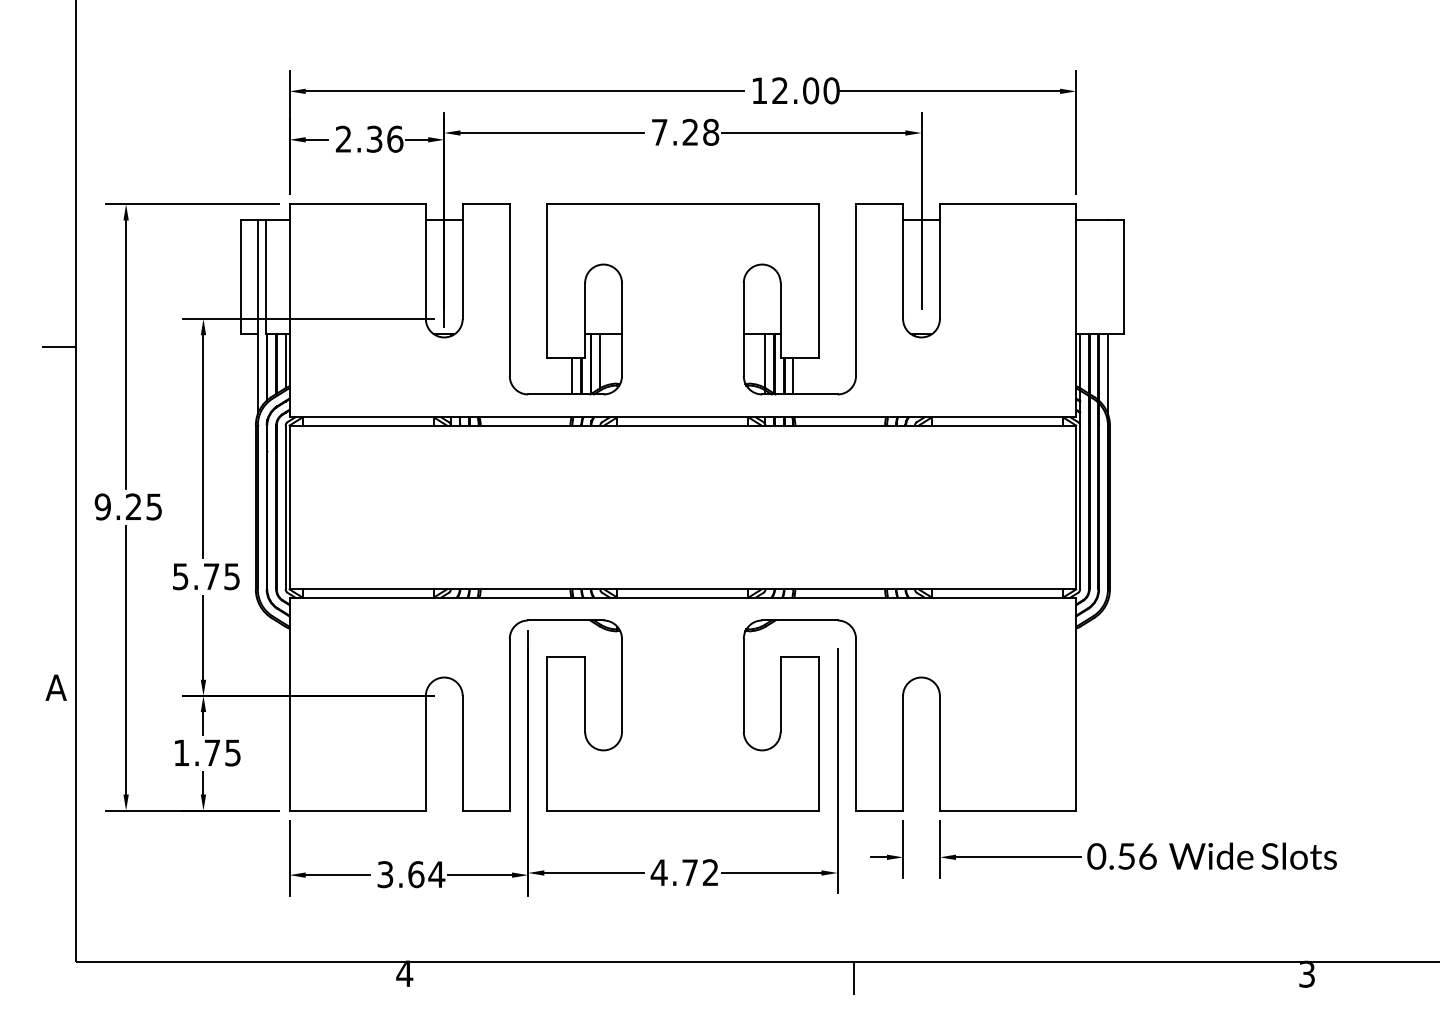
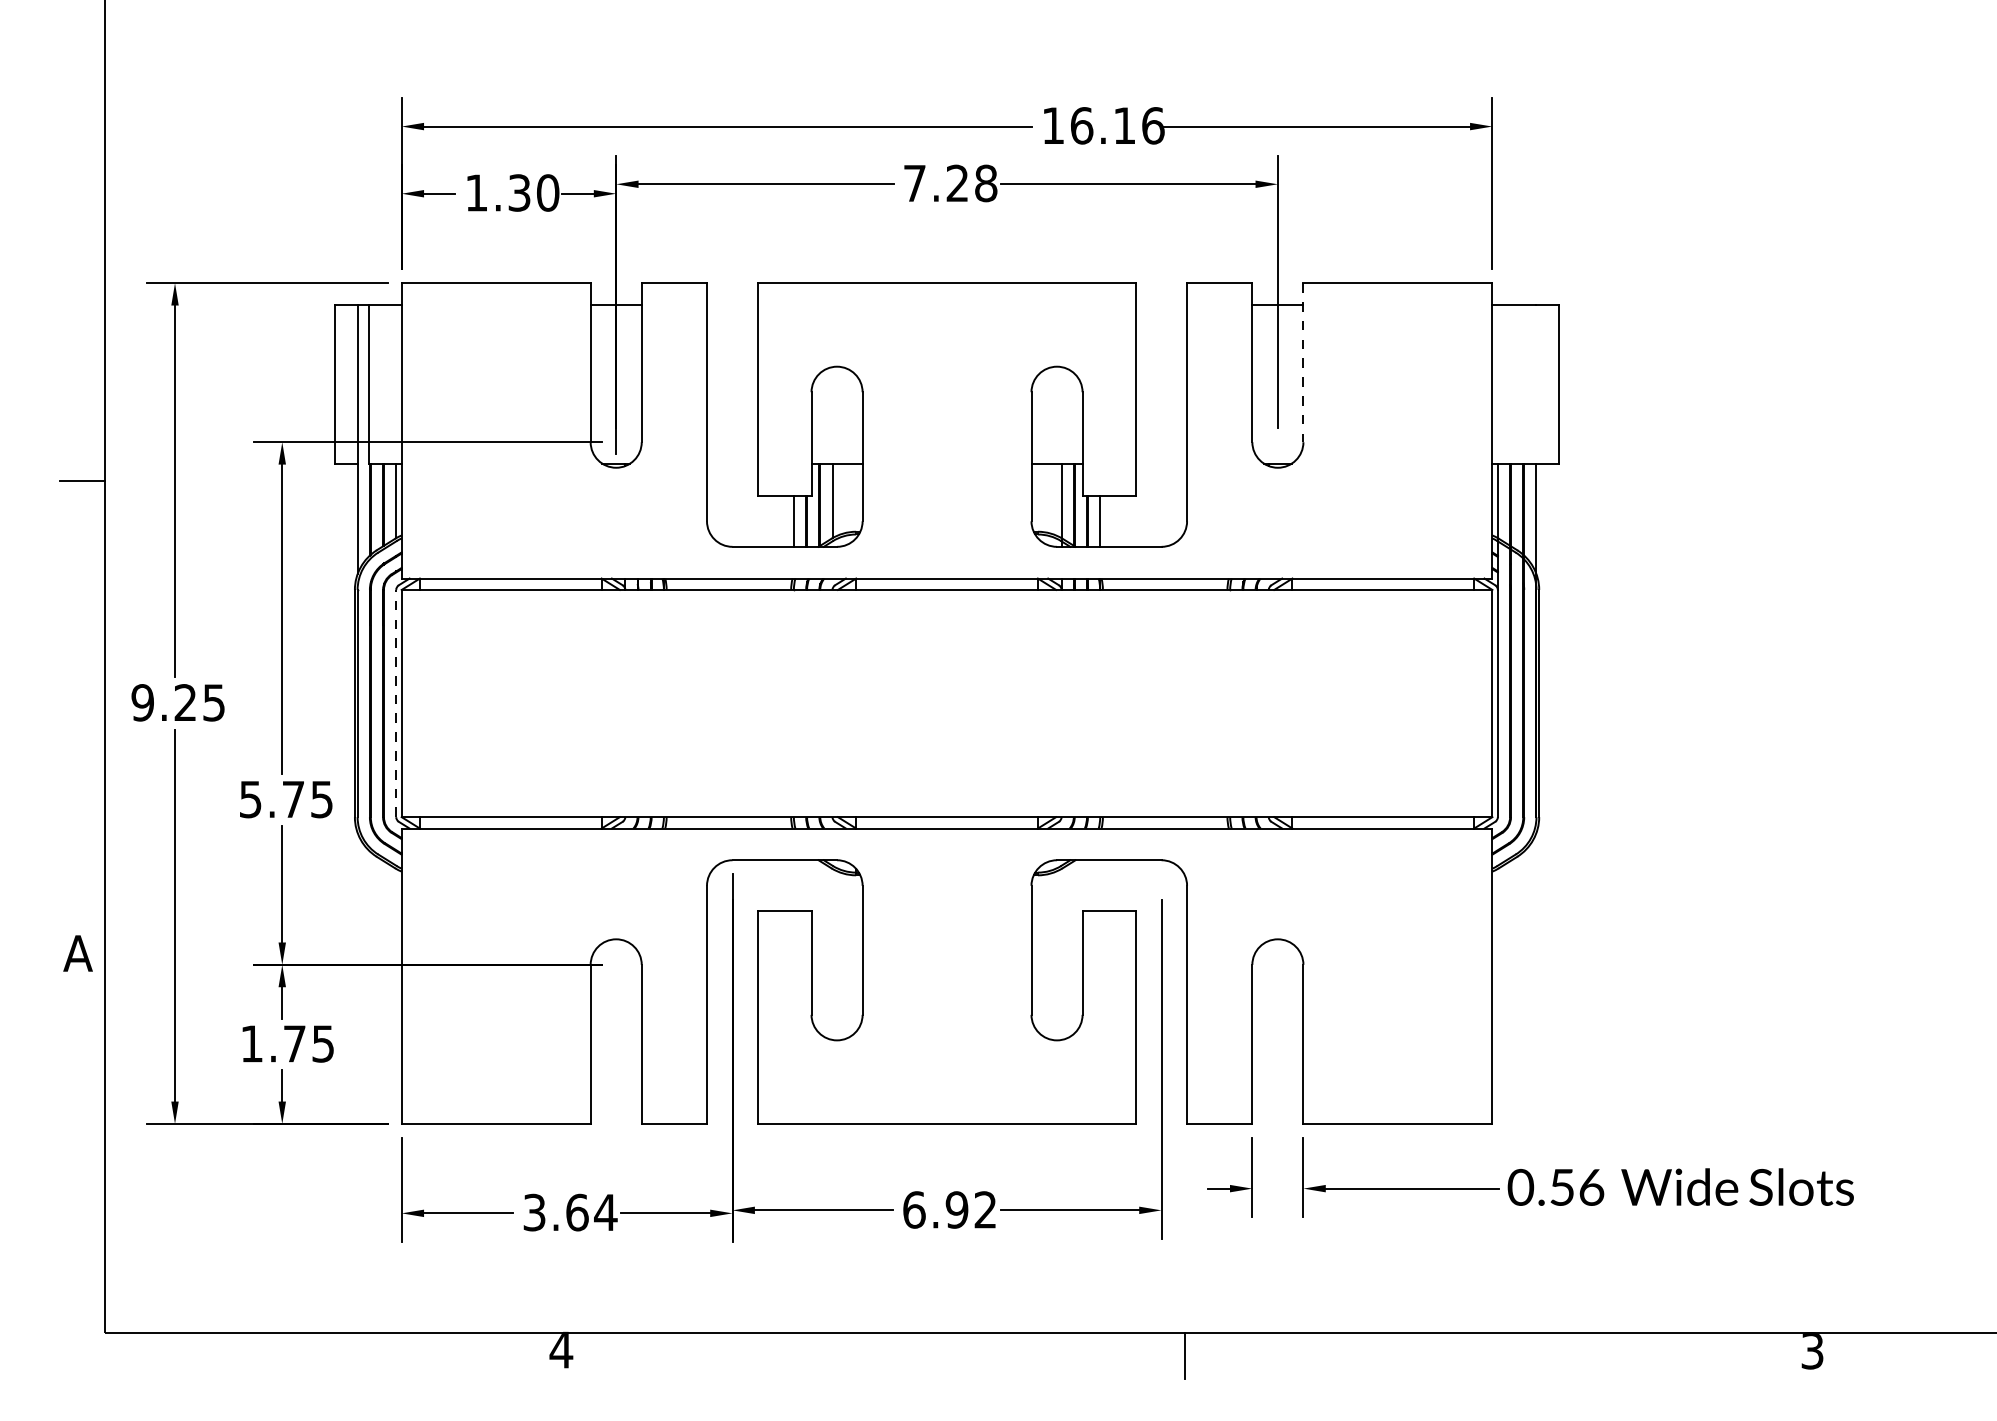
text: (805, 90) -> (1117, 125), 12.00 -> 16.16
text: (369, 138) -> (512, 191), 2.36 -> 1.30
line: (939, 262) -> (1302, 363), solid -> dashed
line: (285, 507) -> (396, 703), solid -> dashed
text: (674, 872) -> (935, 1209), 4.72 -> 6.92

